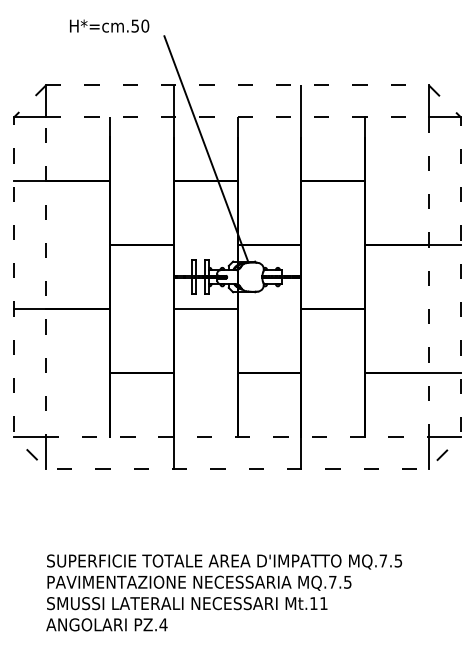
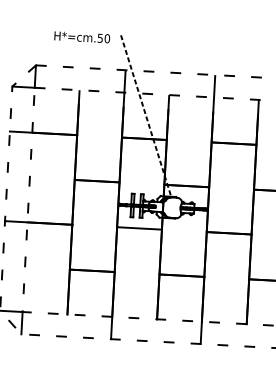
text: (109, 25) -> (82, 36), moved
line: (206, 149) -> (146, 116), solid -> dashed

